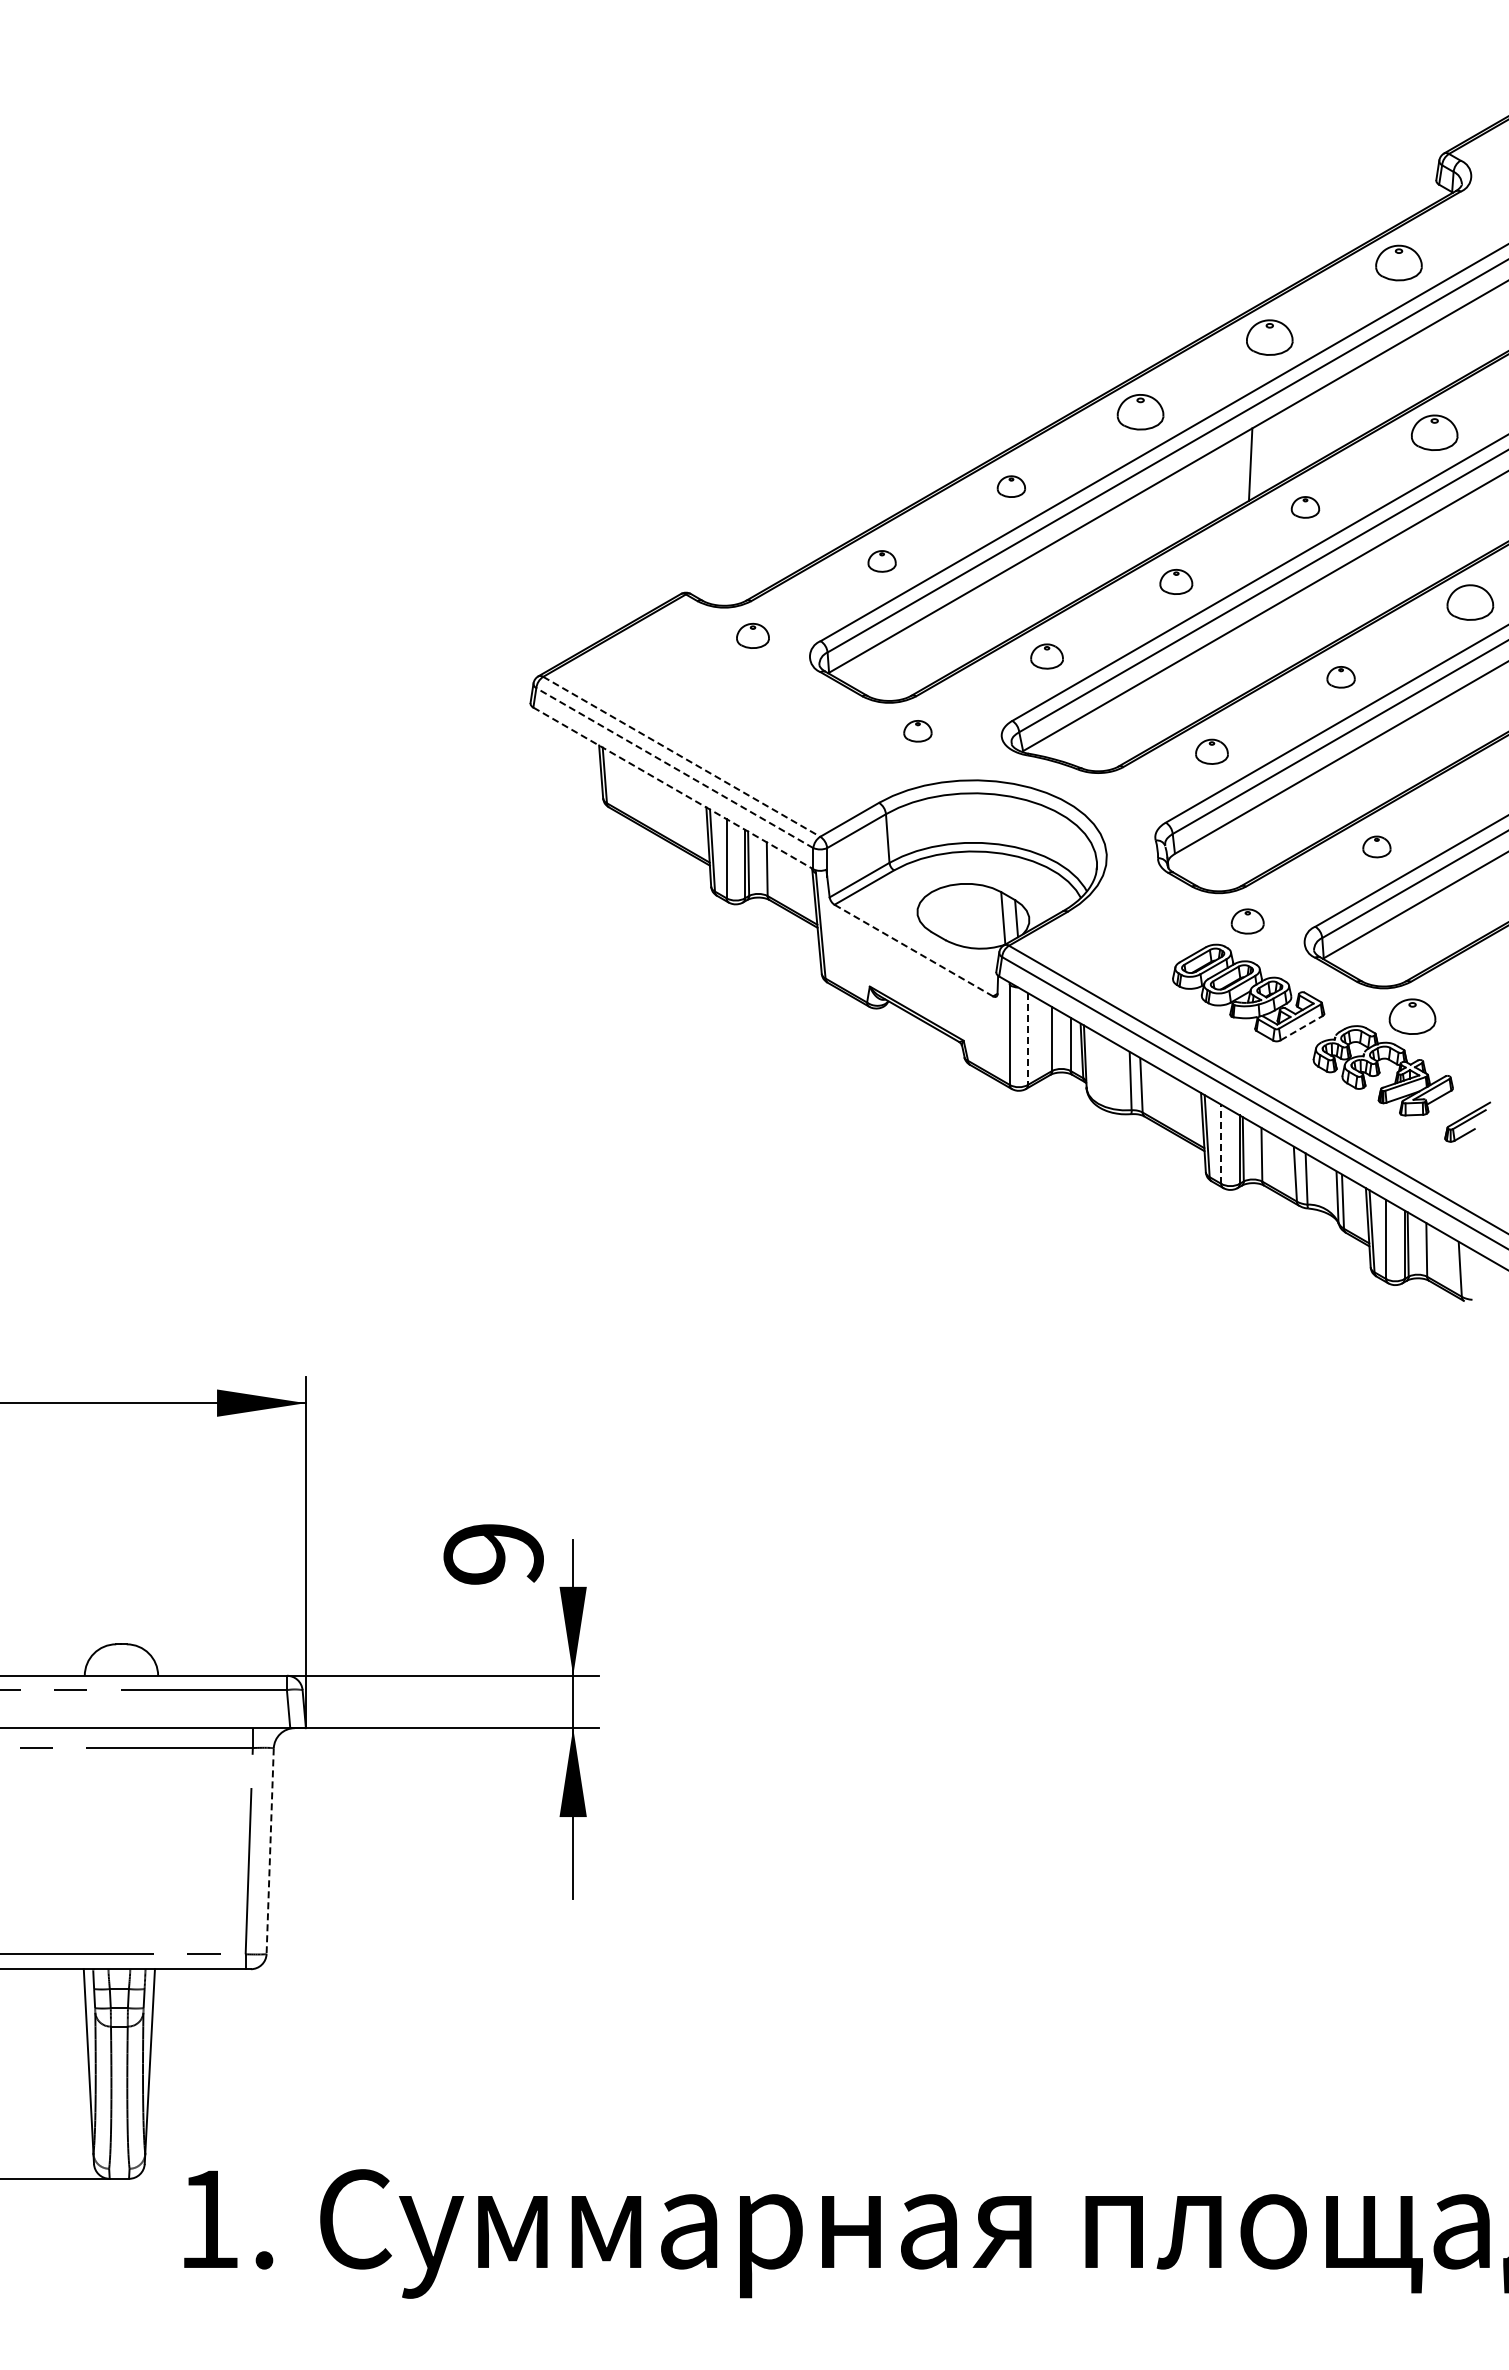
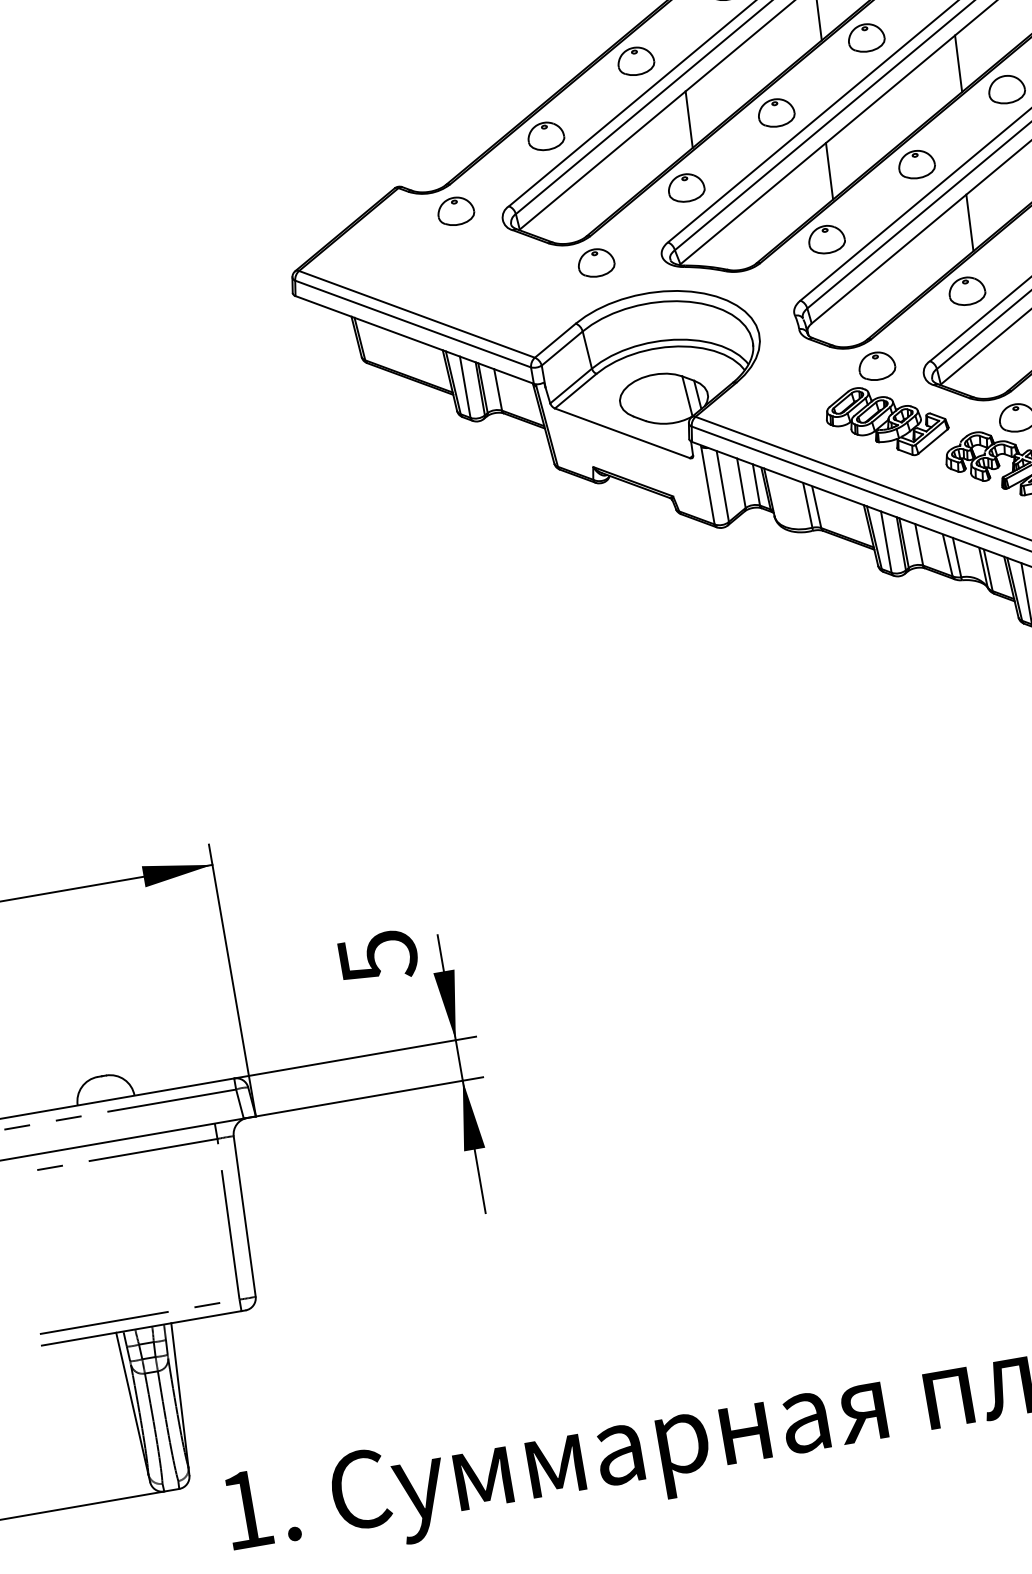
part: (1011, 486) -> (636, 61), size x1.67
part: (1305, 507) -> (866, 37), size x1.67
line: (1415, 559) -> (958, 63), added
part: (881, 561) -> (545, 136), size x1.67
line: (1065, 571) -> (689, 119), added
part: (1176, 581) -> (776, 112), size x1.43
part: (752, 635) -> (455, 211), size x1.43
part: (1046, 656) -> (685, 187), size x1.43
line: (1230, 666) -> (829, 171), added
part: (1340, 677) -> (916, 164), size x1.67
part: (917, 731) -> (596, 263), size x1.67
part: (1211, 751) -> (826, 239), size x1.43
line: (681, 756) -> (416, 314), dashed -> solid
line: (1394, 761) -> (969, 222), added
line: (674, 768) -> (412, 324), dashed -> solid
line: (673, 788) -> (414, 339), dashed -> solid
part: (1376, 846) -> (966, 290), size x1.67
part: (1247, 921) -> (876, 366), size x1.43
line: (913, 950) -> (622, 433), dashed -> solid
line: (1301, 1027) -> (932, 441), dashed -> solid
line: (1028, 1039) -> (723, 486), dashed -> solid
line: (1221, 1144) -> (886, 542), dashed -> solid
text: (493, 1555) -> (378, 957), 9 -> 5
line: (270, 1851) -> (244, 1216), dashed -> solid

